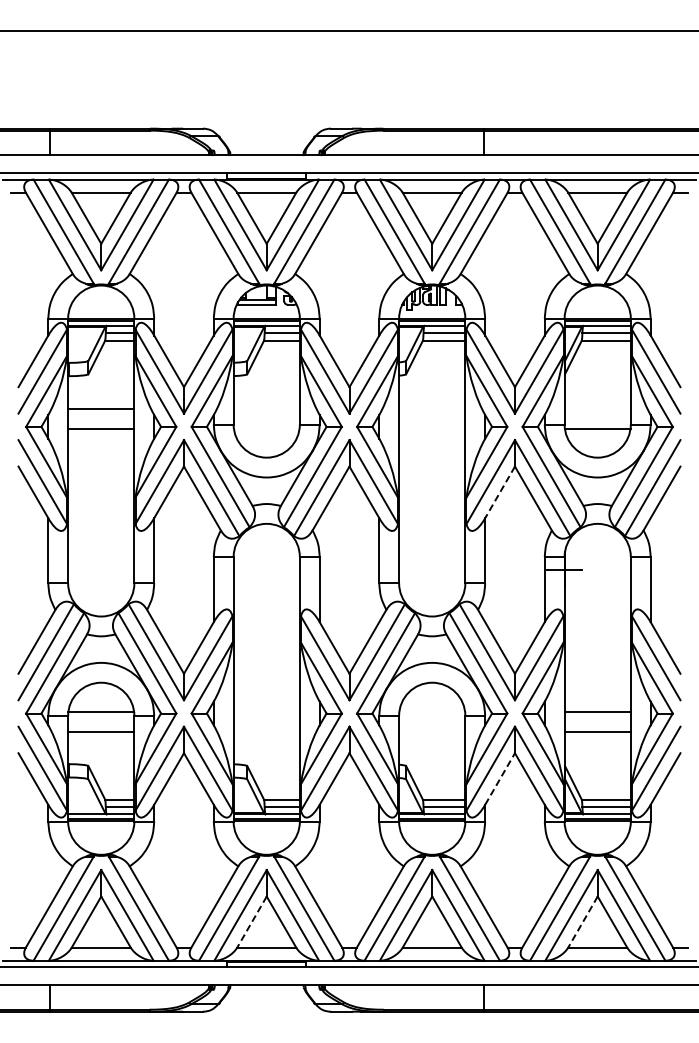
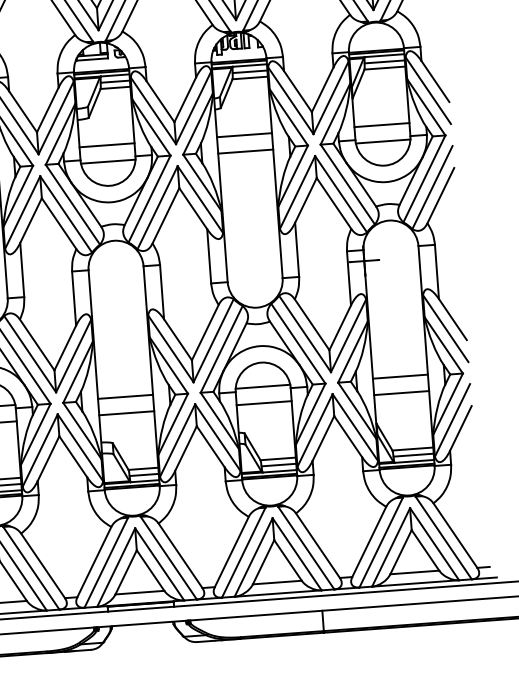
line: (266, 408) -> (106, 144), added
line: (432, 408) -> (244, 134), added
line: (597, 408) -> (381, 124), added
line: (266, 428) -> (108, 161), added
line: (432, 428) -> (245, 151), added
line: (500, 492) -> (306, 200), dashed -> solid
line: (266, 711) -> (125, 396), added
line: (432, 711) -> (263, 386), added
line: (266, 731) -> (126, 413), added
line: (432, 731) -> (264, 403), added
line: (500, 779) -> (323, 438), dashed -> solid
line: (251, 922) -> (125, 572), dashed -> solid
line: (582, 922) -> (400, 552), dashed -> solid

